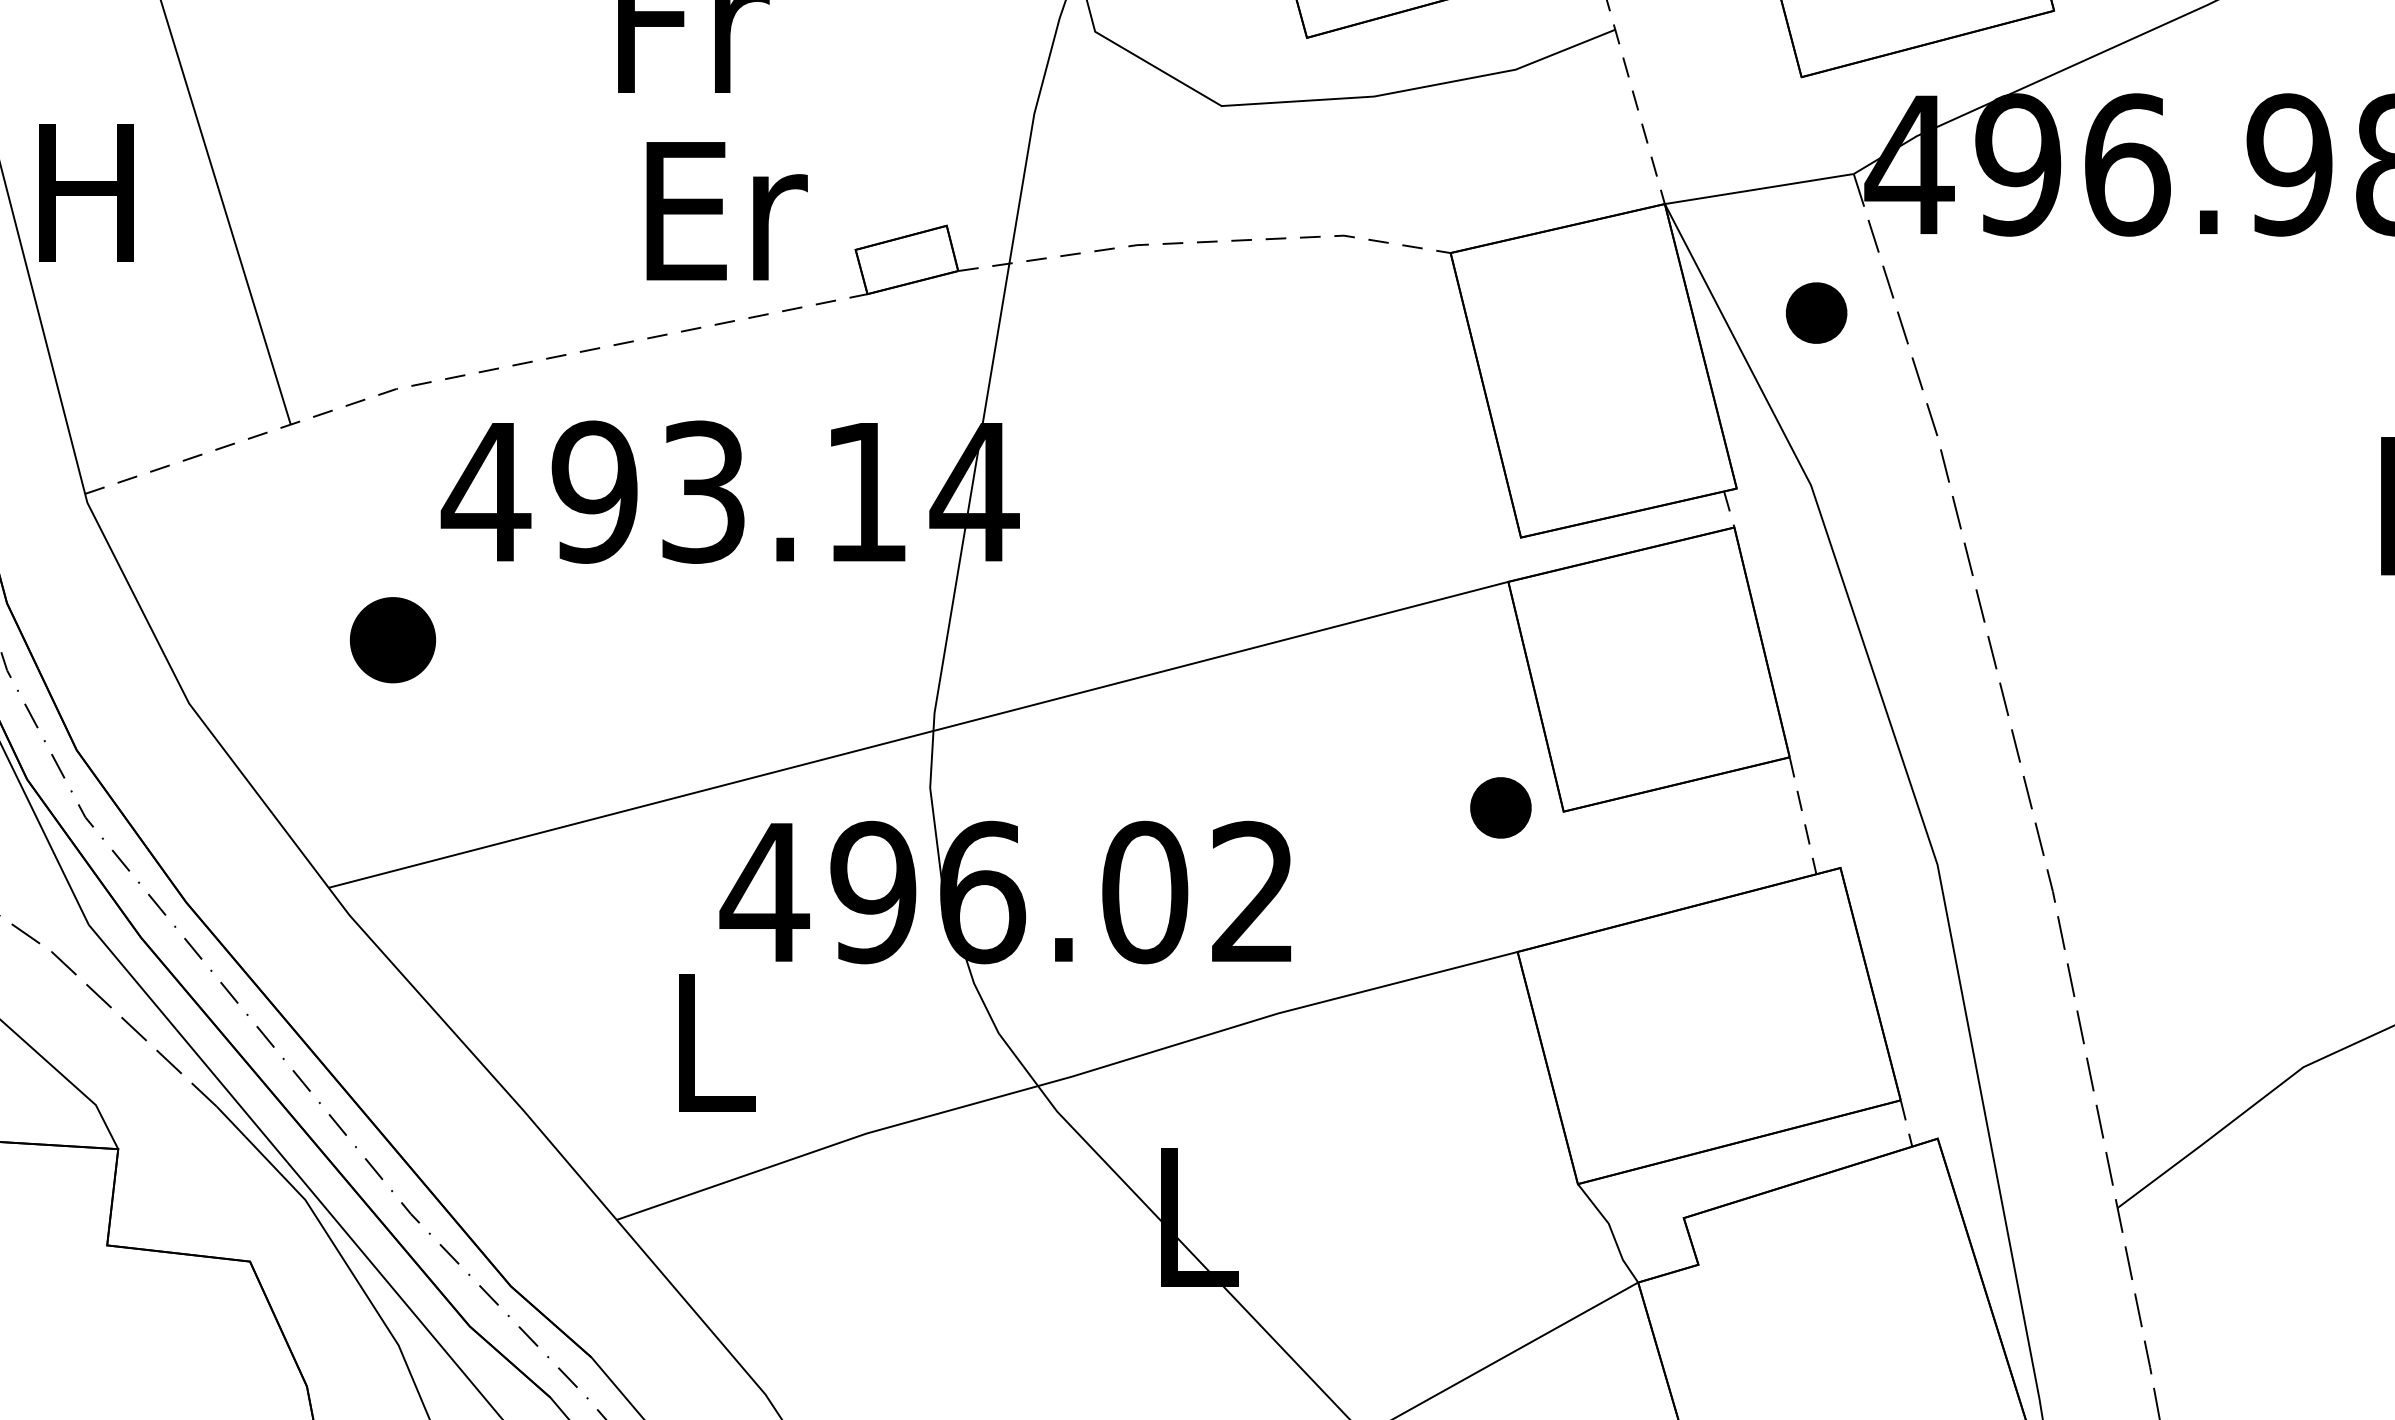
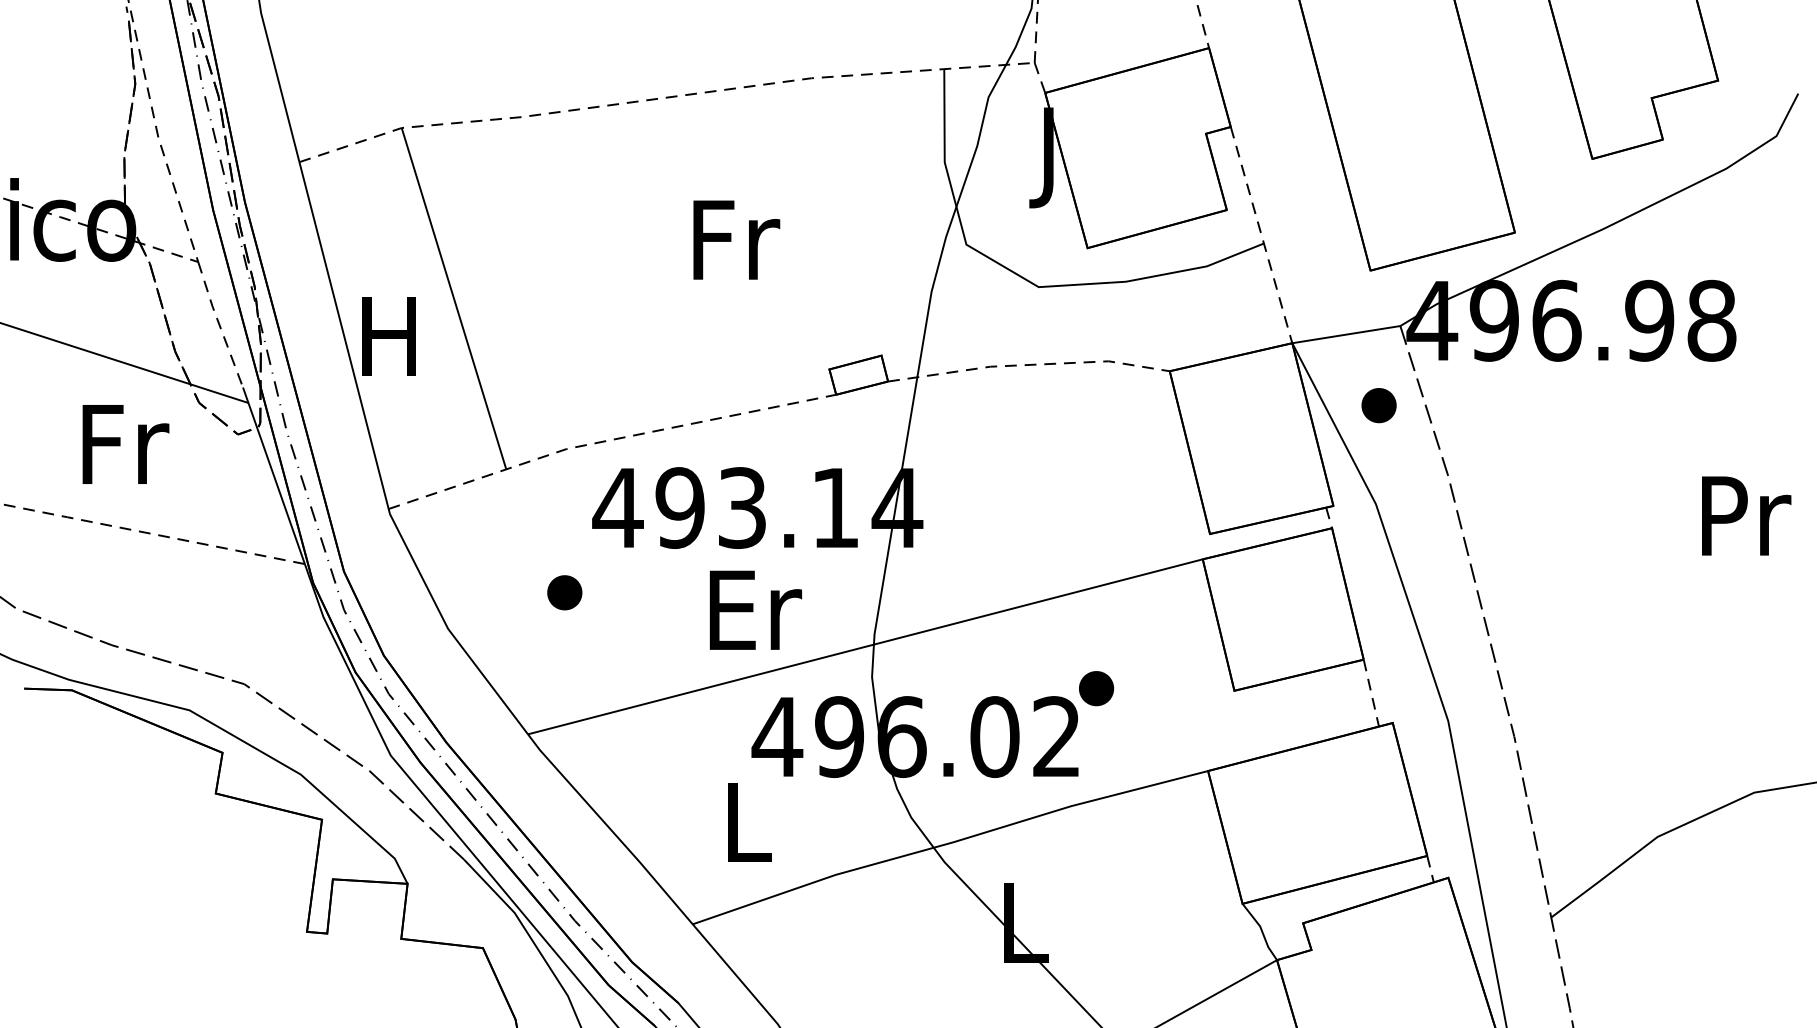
text: (726, 209) -> (755, 609), moved
part: (392, 639) -> (564, 592), size x0.71
part: (1500, 807) -> (1096, 688), moved

